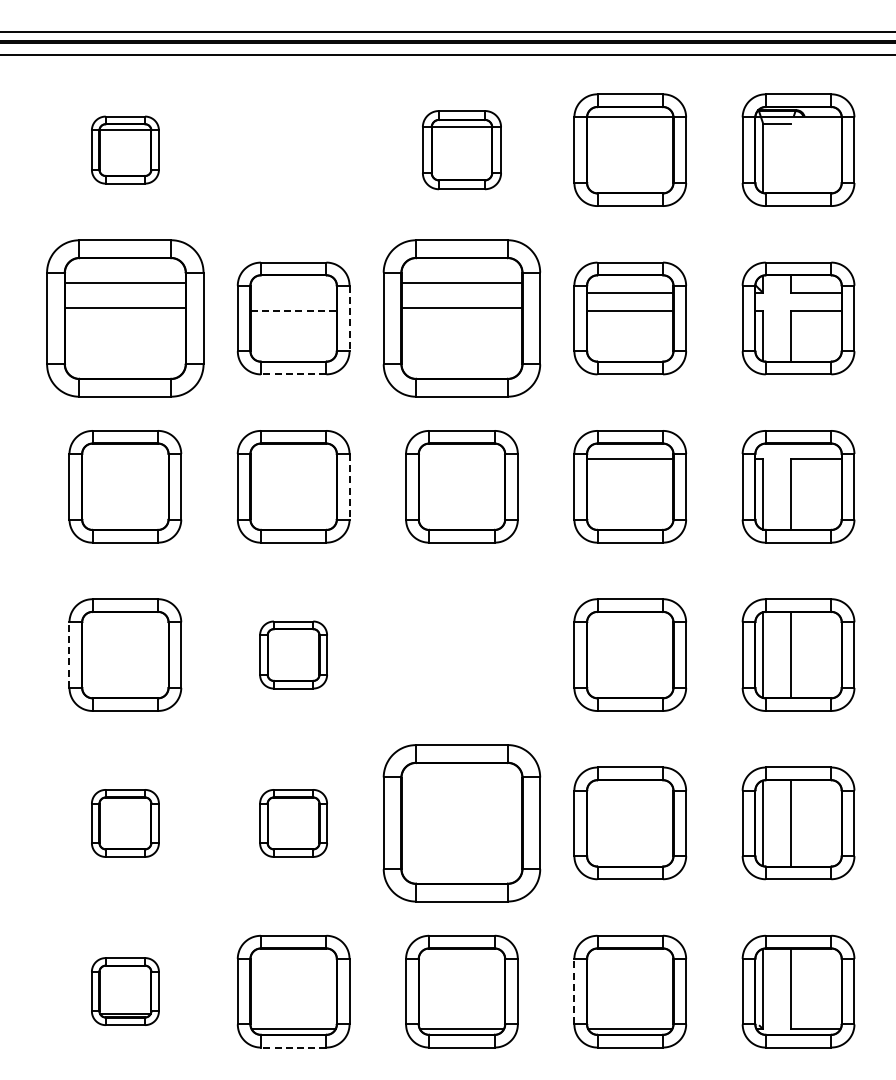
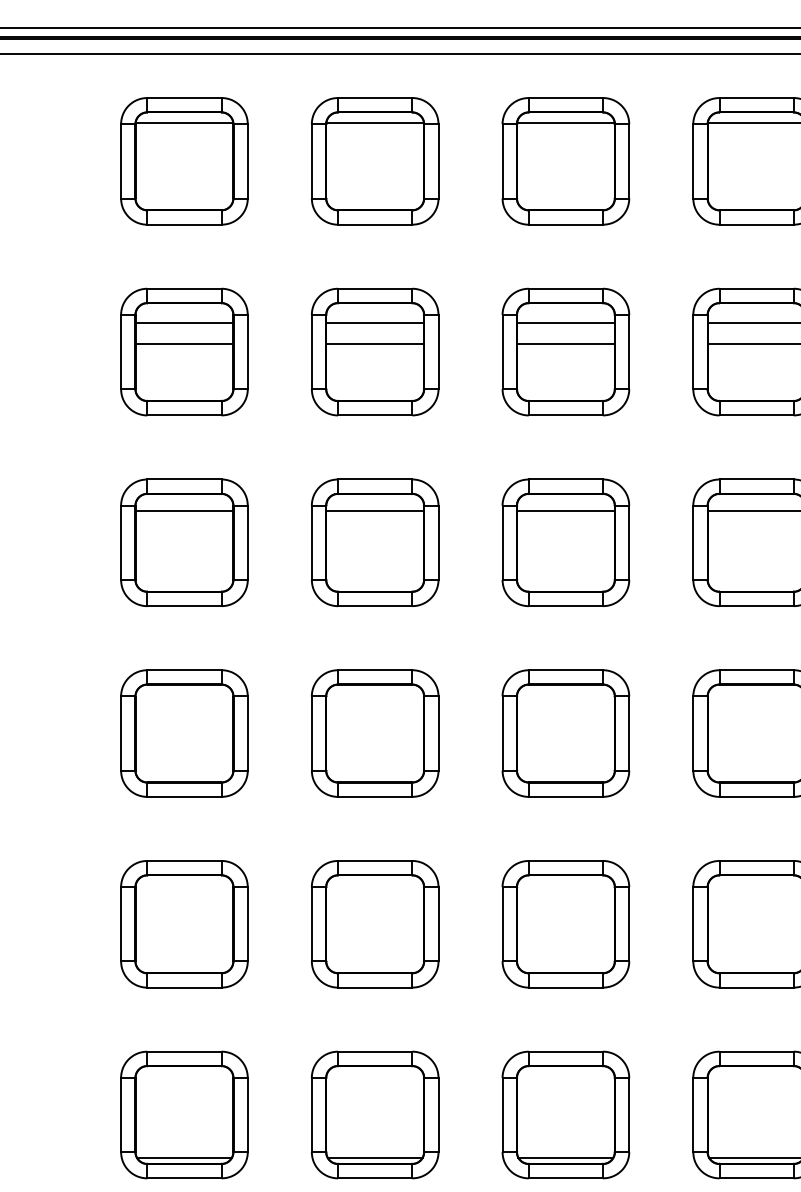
part: (125, 149) -> (184, 160), size x1.67
part: (293, 149) -> (374, 160), added
part: (461, 149) -> (565, 160), size x1.43
line: (293, 292) -> (374, 322), added
line: (294, 311) -> (376, 344), dashed -> solid
part: (125, 318) -> (184, 352), size x0.71
line: (349, 318) -> (438, 352), dashed -> solid
part: (461, 318) -> (565, 352), size x0.71
line: (293, 374) -> (374, 415), dashed -> solid
line: (125, 458) -> (184, 510), added
line: (293, 458) -> (374, 510), added
line: (461, 458) -> (565, 510), added
line: (349, 486) -> (438, 542), dashed -> solid
part: (293, 654) -> (374, 732), size x1.67
part: (461, 654) -> (565, 732), added
line: (69, 655) -> (121, 734), dashed -> solid
part: (125, 823) -> (184, 924), size x1.67
part: (293, 823) -> (374, 924), size x1.67
part: (461, 823) -> (565, 924), size x0.71
part: (125, 991) -> (184, 1114), size x1.67
line: (574, 991) -> (693, 1114), dashed -> solid
line: (293, 1047) -> (374, 1178), dashed -> solid

